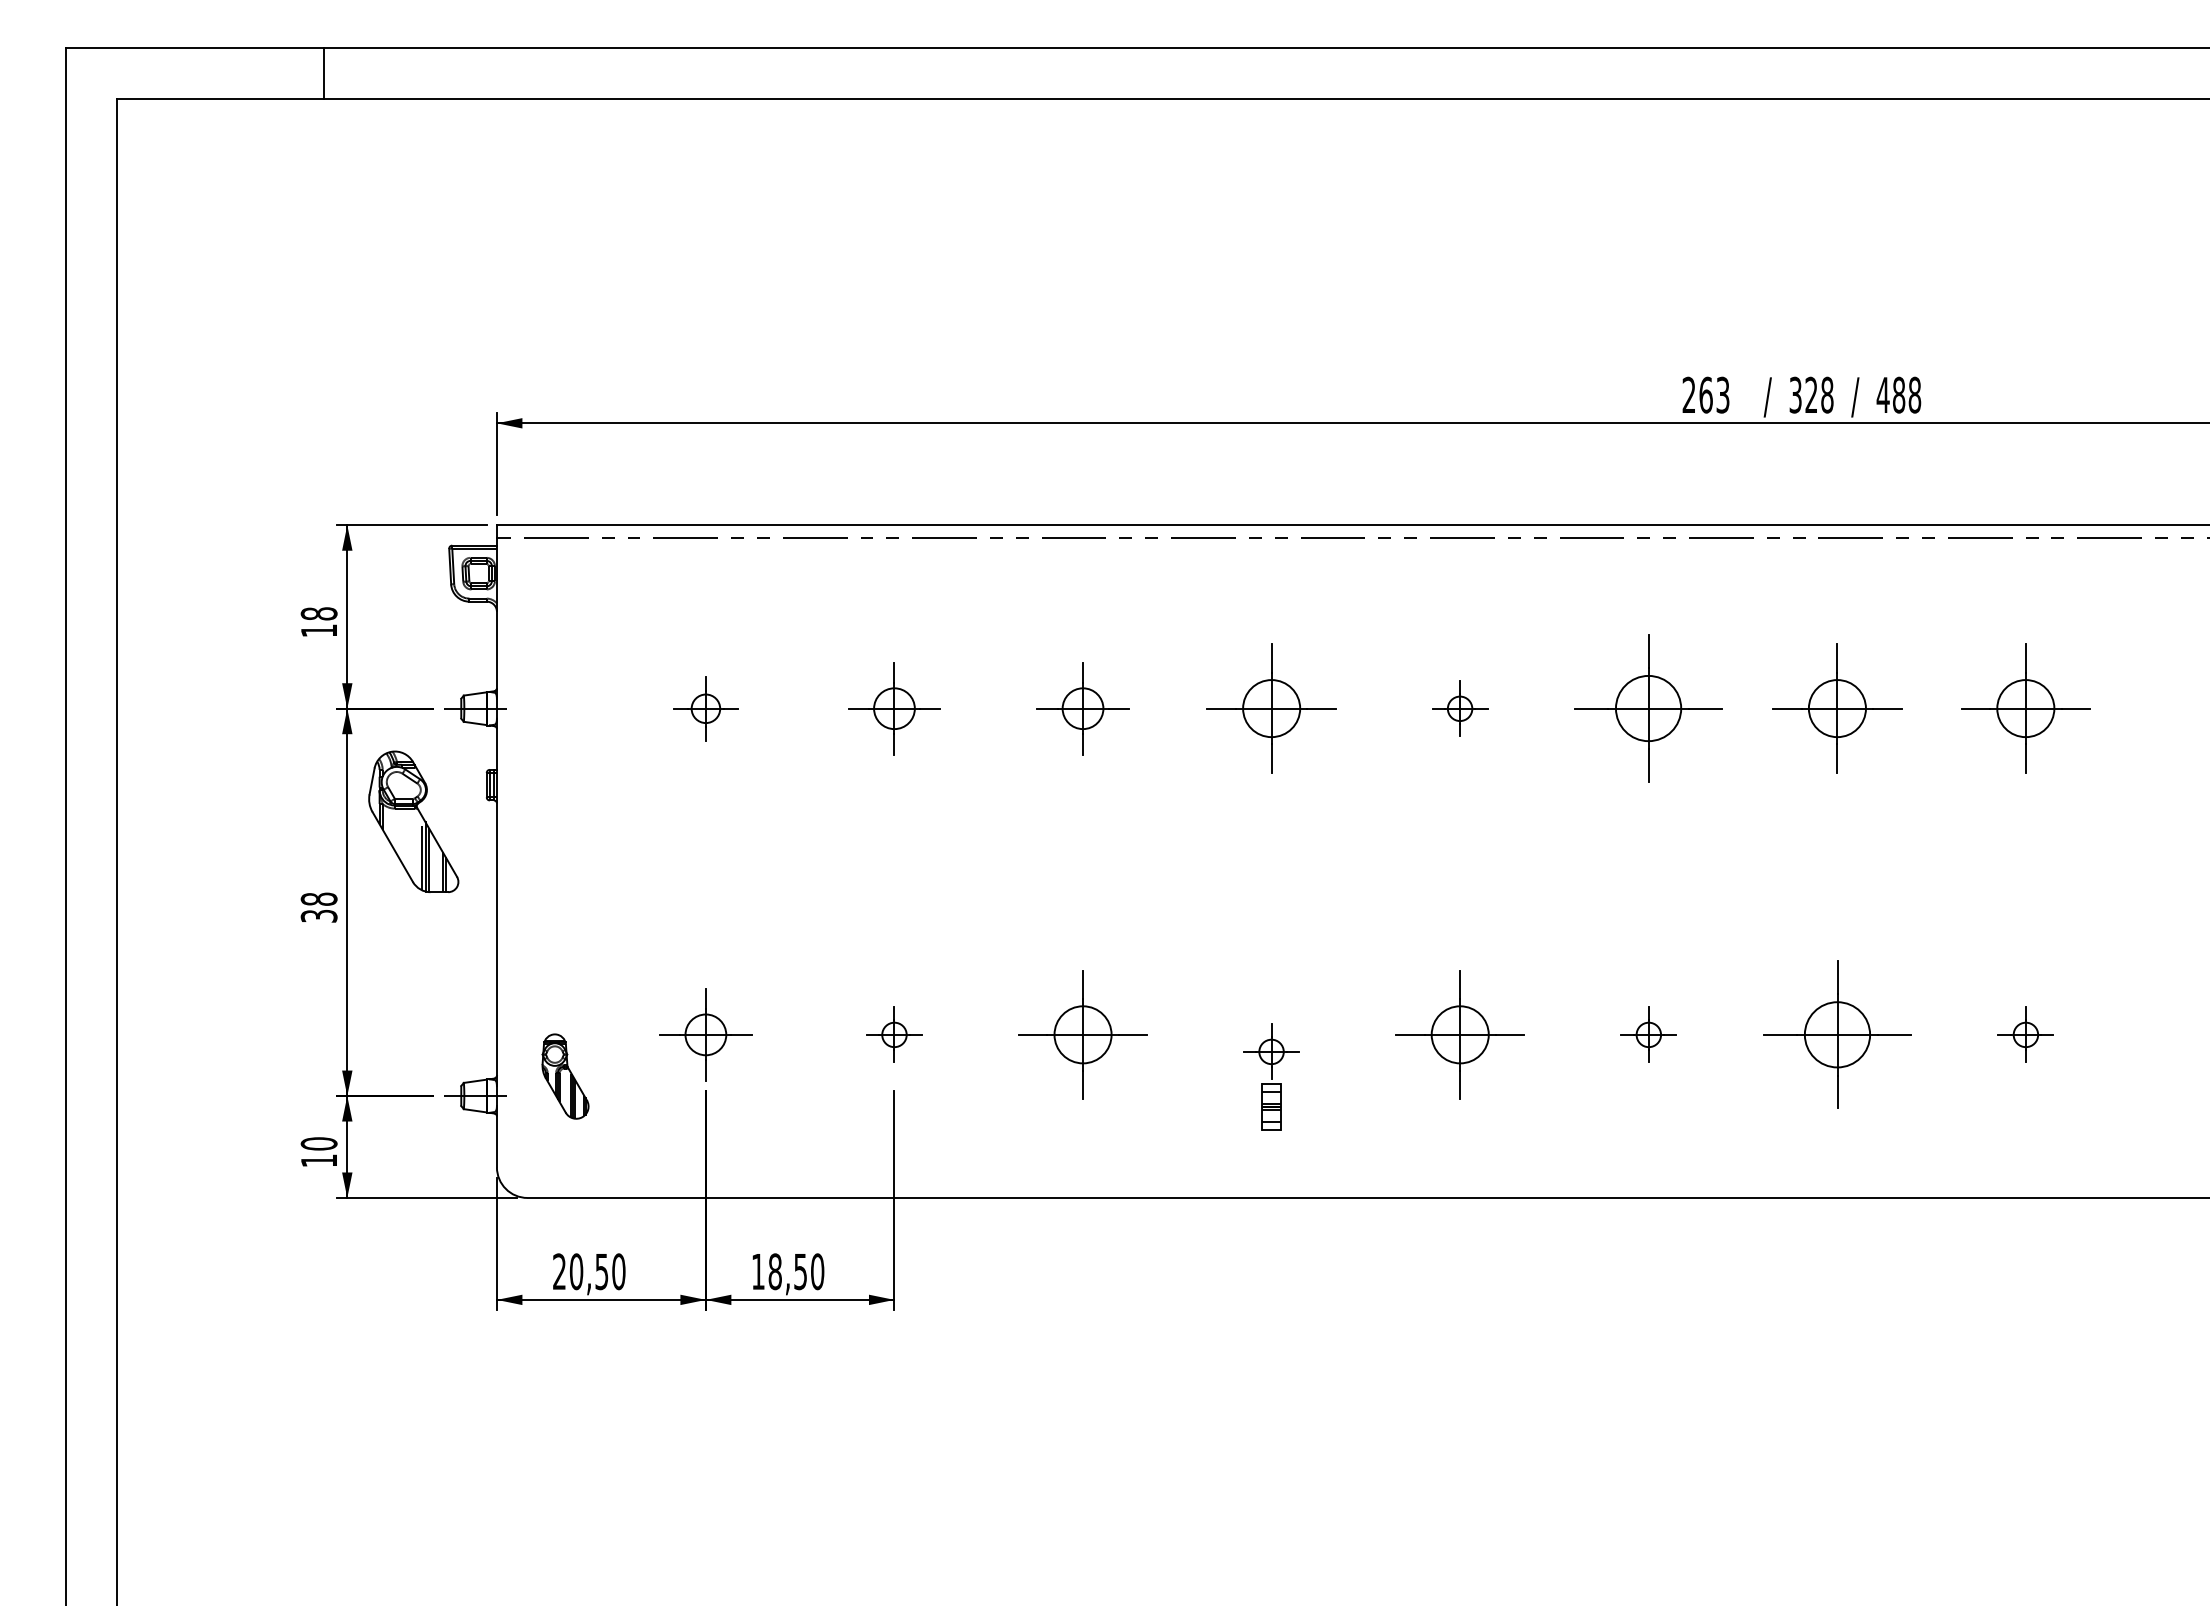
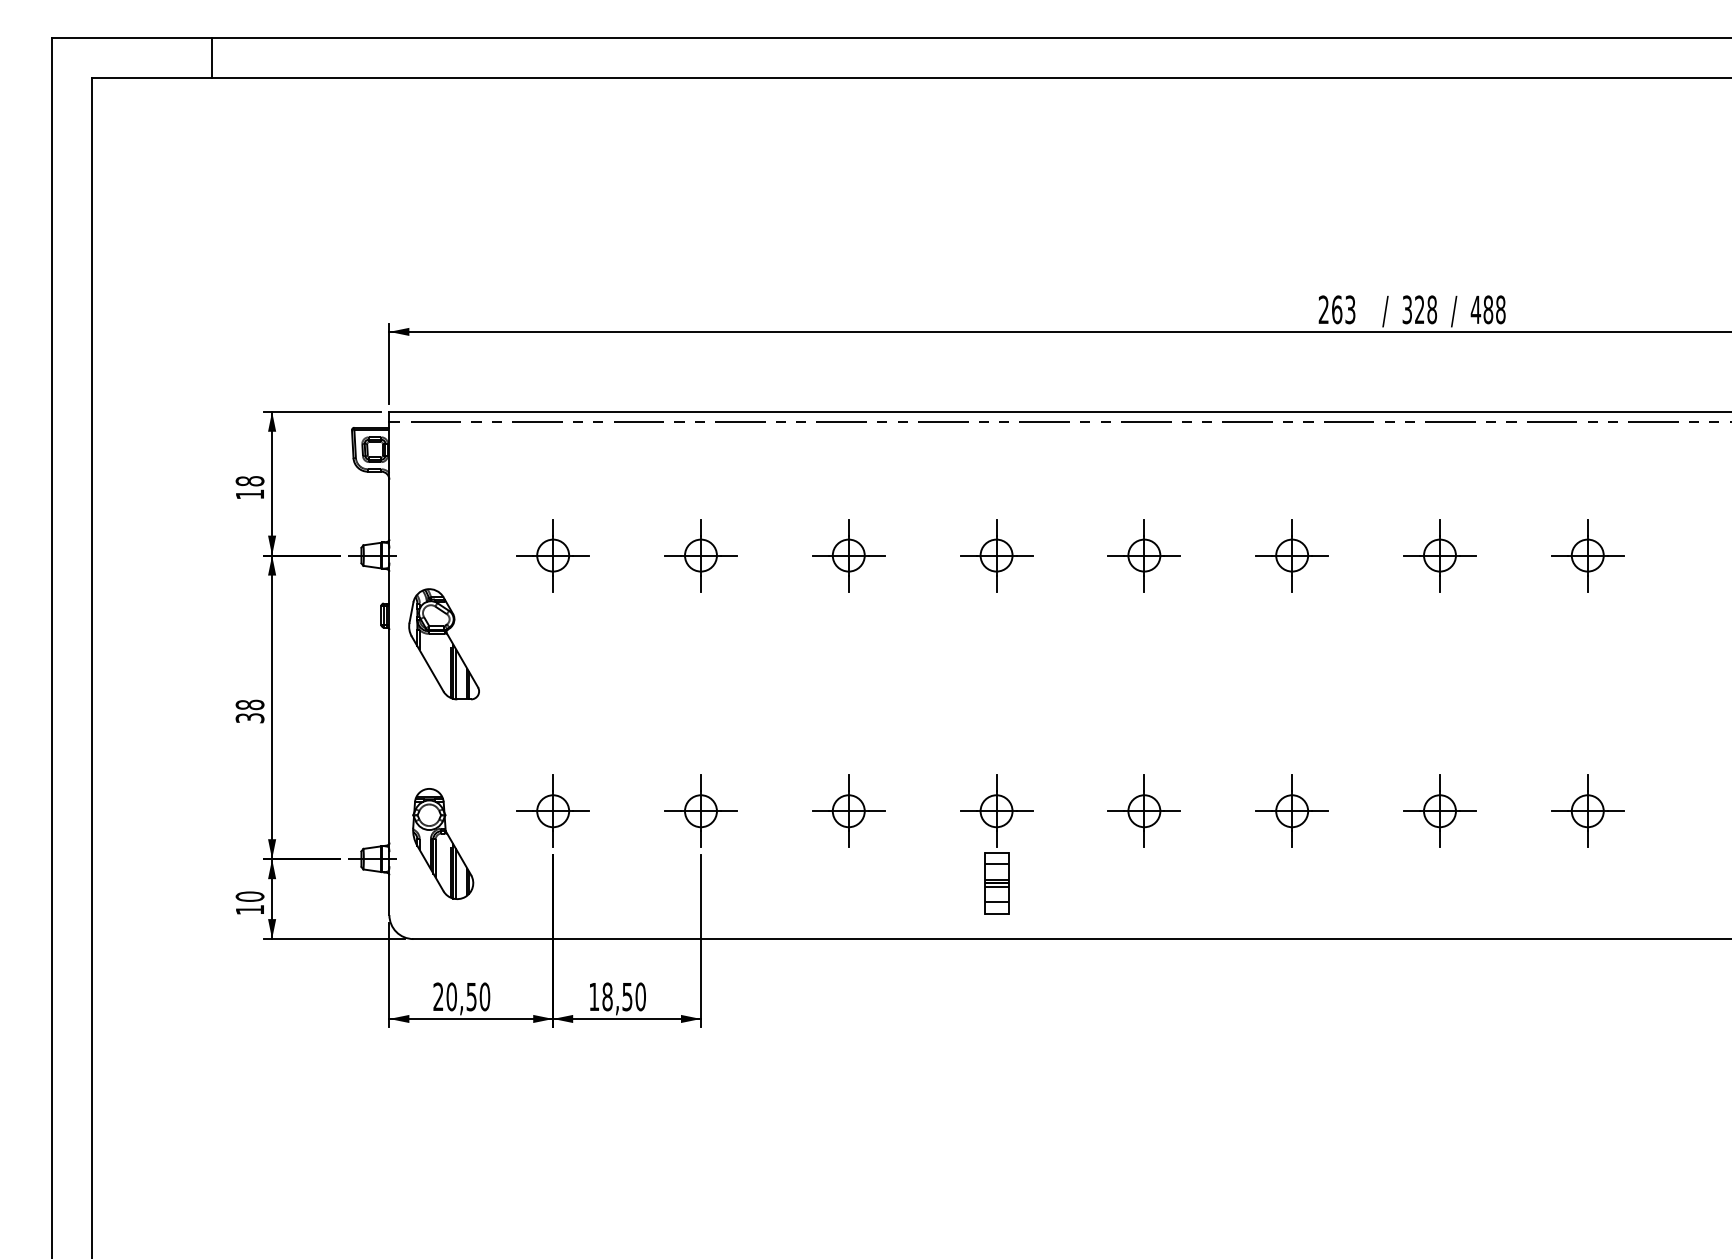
line: (324, 73) -> (211, 57), moved
part: (705, 708) -> (552, 555), size x1.43
part: (1271, 708) -> (996, 555), size x0.71
part: (1459, 708) -> (1143, 555), size x1.67
part: (1648, 708) -> (1291, 555), size x0.62
part: (1836, 708) -> (1439, 555), size x0.71
part: (2025, 708) -> (1587, 555), size x0.71
part: (413, 821) -> (443, 644), moved
part: (894, 1034) -> (701, 810), size x1.67
part: (1082, 1034) -> (848, 810), size x0.71
part: (1459, 1034) -> (1143, 810), size x0.71
part: (1648, 1034) -> (1291, 810), size x1.67
part: (1836, 1034) -> (1439, 810), size x0.62
part: (2025, 1034) -> (1587, 810), size x1.67
part: (565, 1076) -> (443, 843), size x1.67
part: (1271, 1077) -> (996, 844), size x1.67

